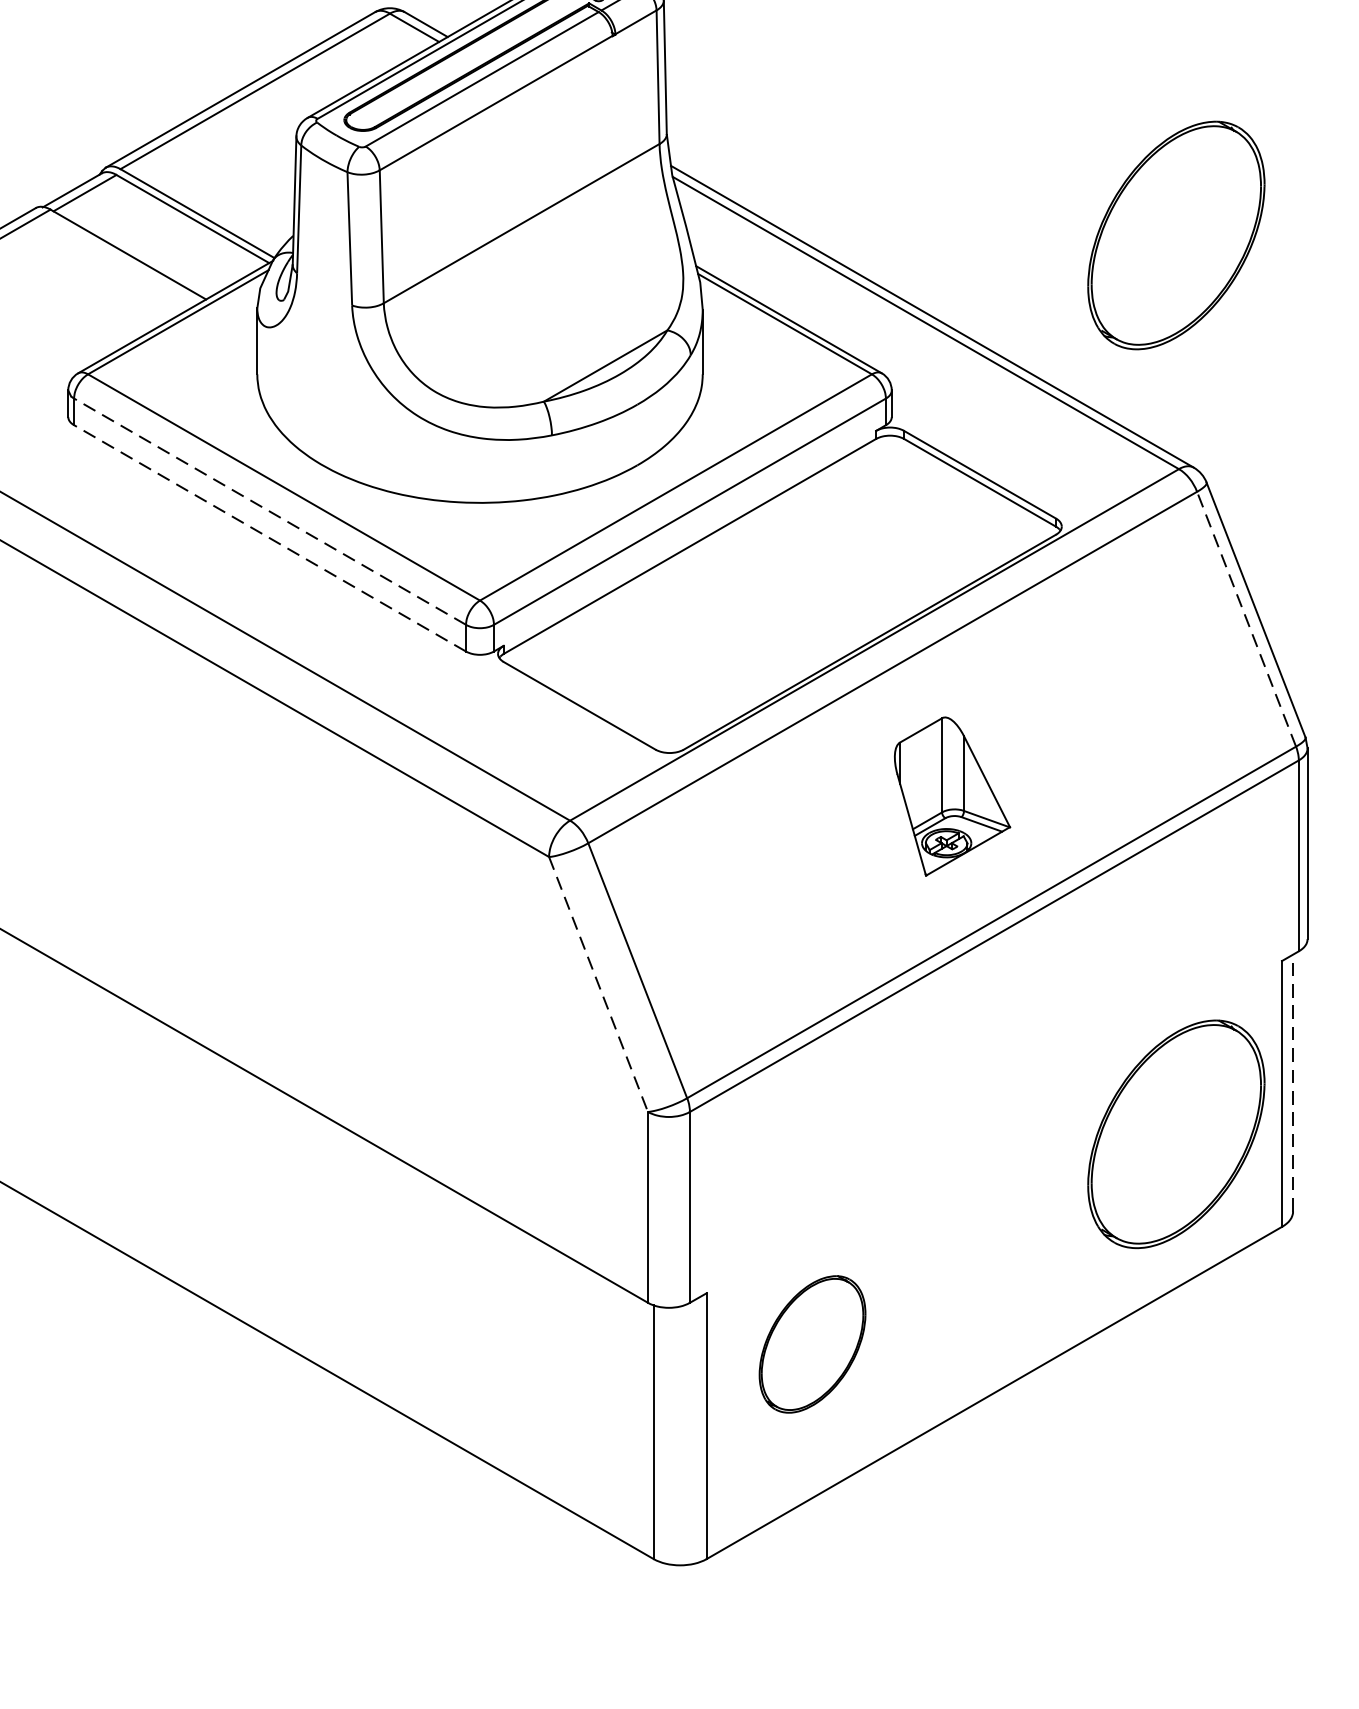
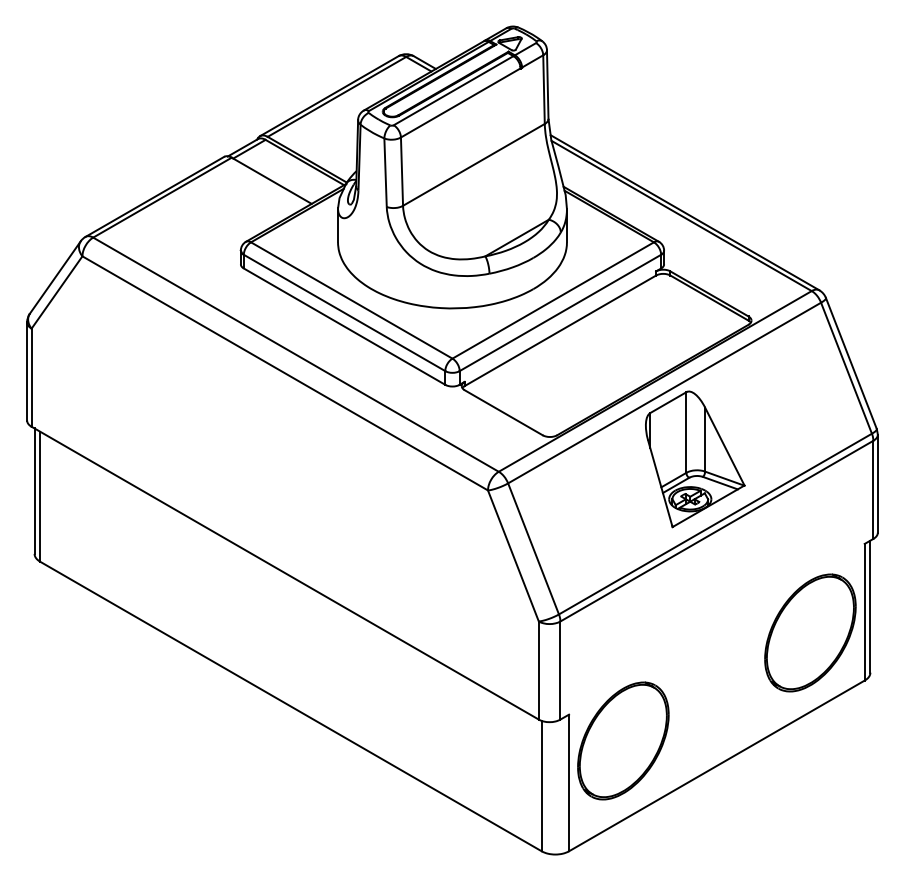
part: (1176, 234) -> (810, 170), removed
line: (269, 510) -> (344, 312), dashed -> solid
line: (269, 538) -> (344, 326), dashed -> solid
line: (1246, 617) -> (846, 367), dashed -> solid
part: (952, 796) -> (695, 459), size x1.67
line: (598, 985) -> (513, 556), dashed -> solid
line: (1293, 1082) -> (870, 606), dashed -> solid
part: (812, 1343) -> (623, 740), size x1.67

